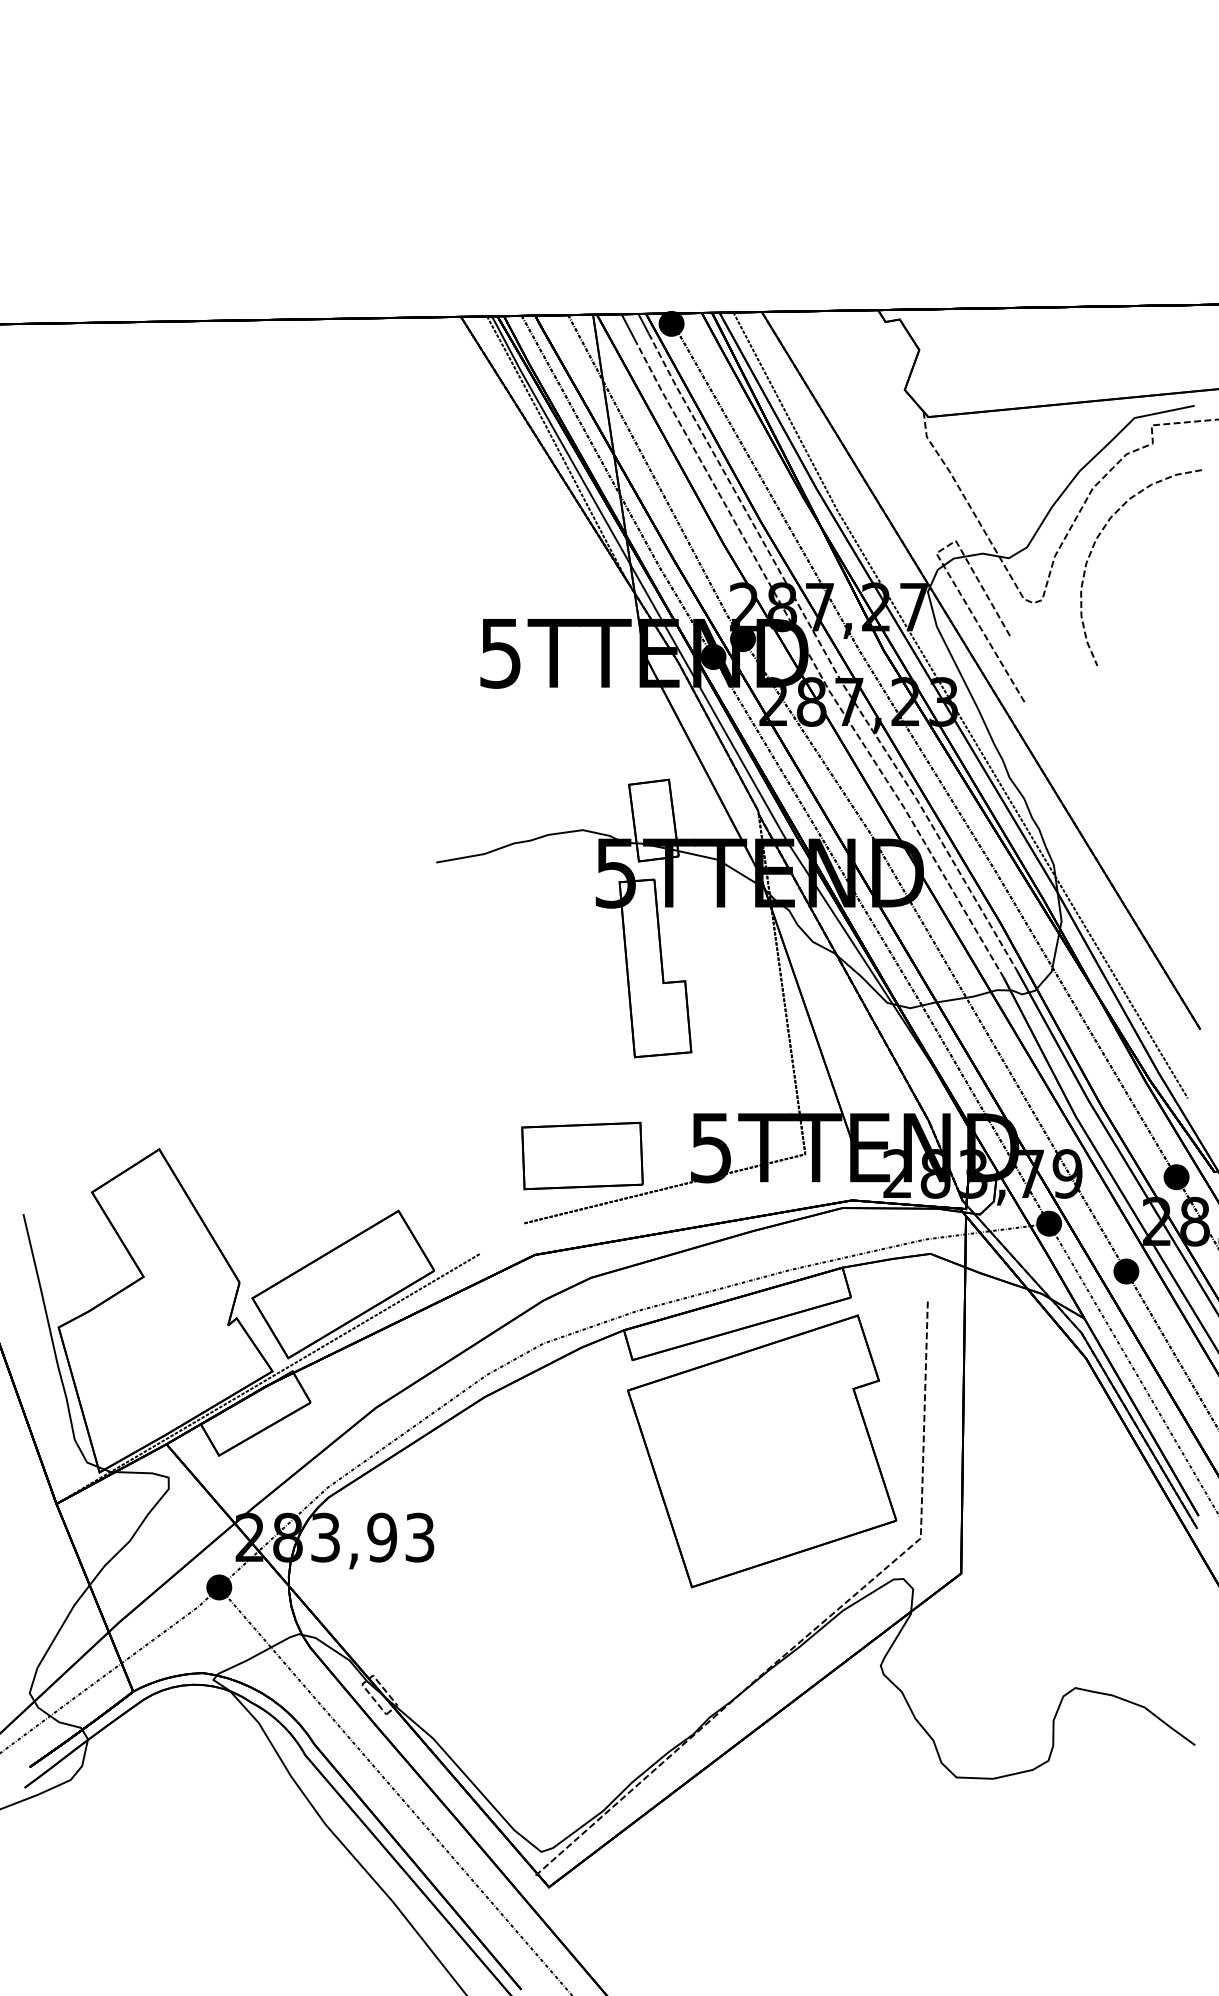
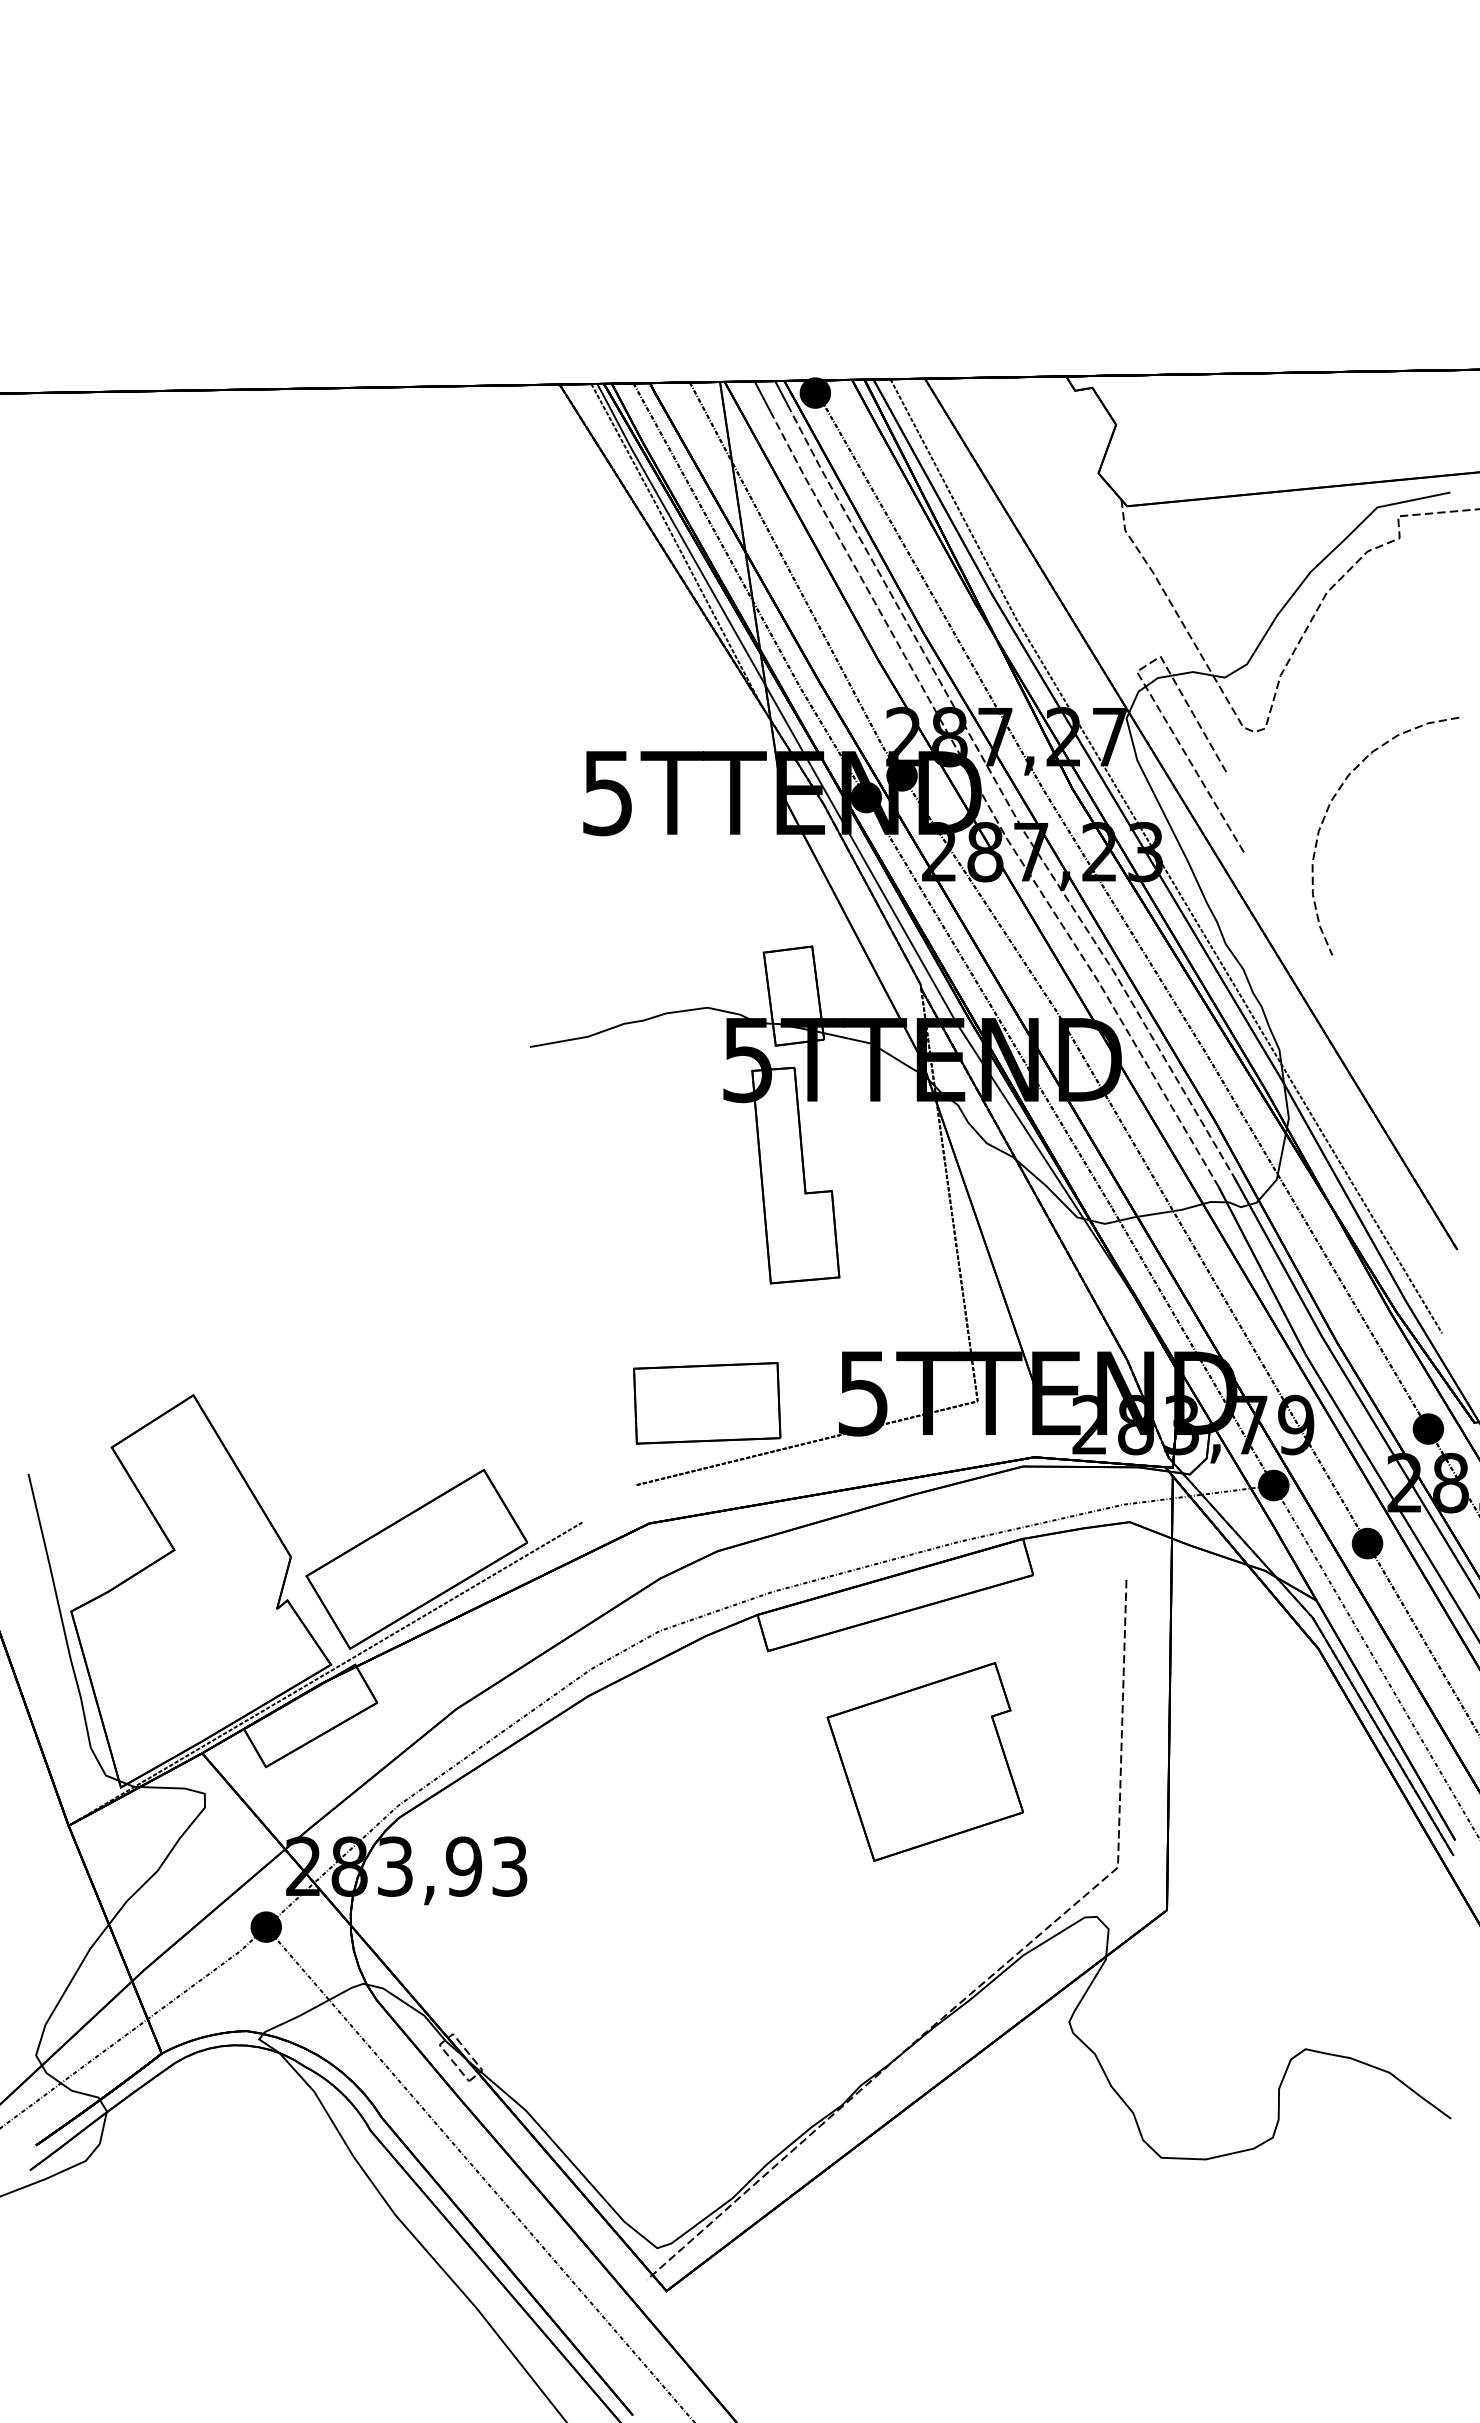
curve: (1094, 546) -> (1328, 810), moved
part: (762, 1451) -> (925, 1761), size x0.6

